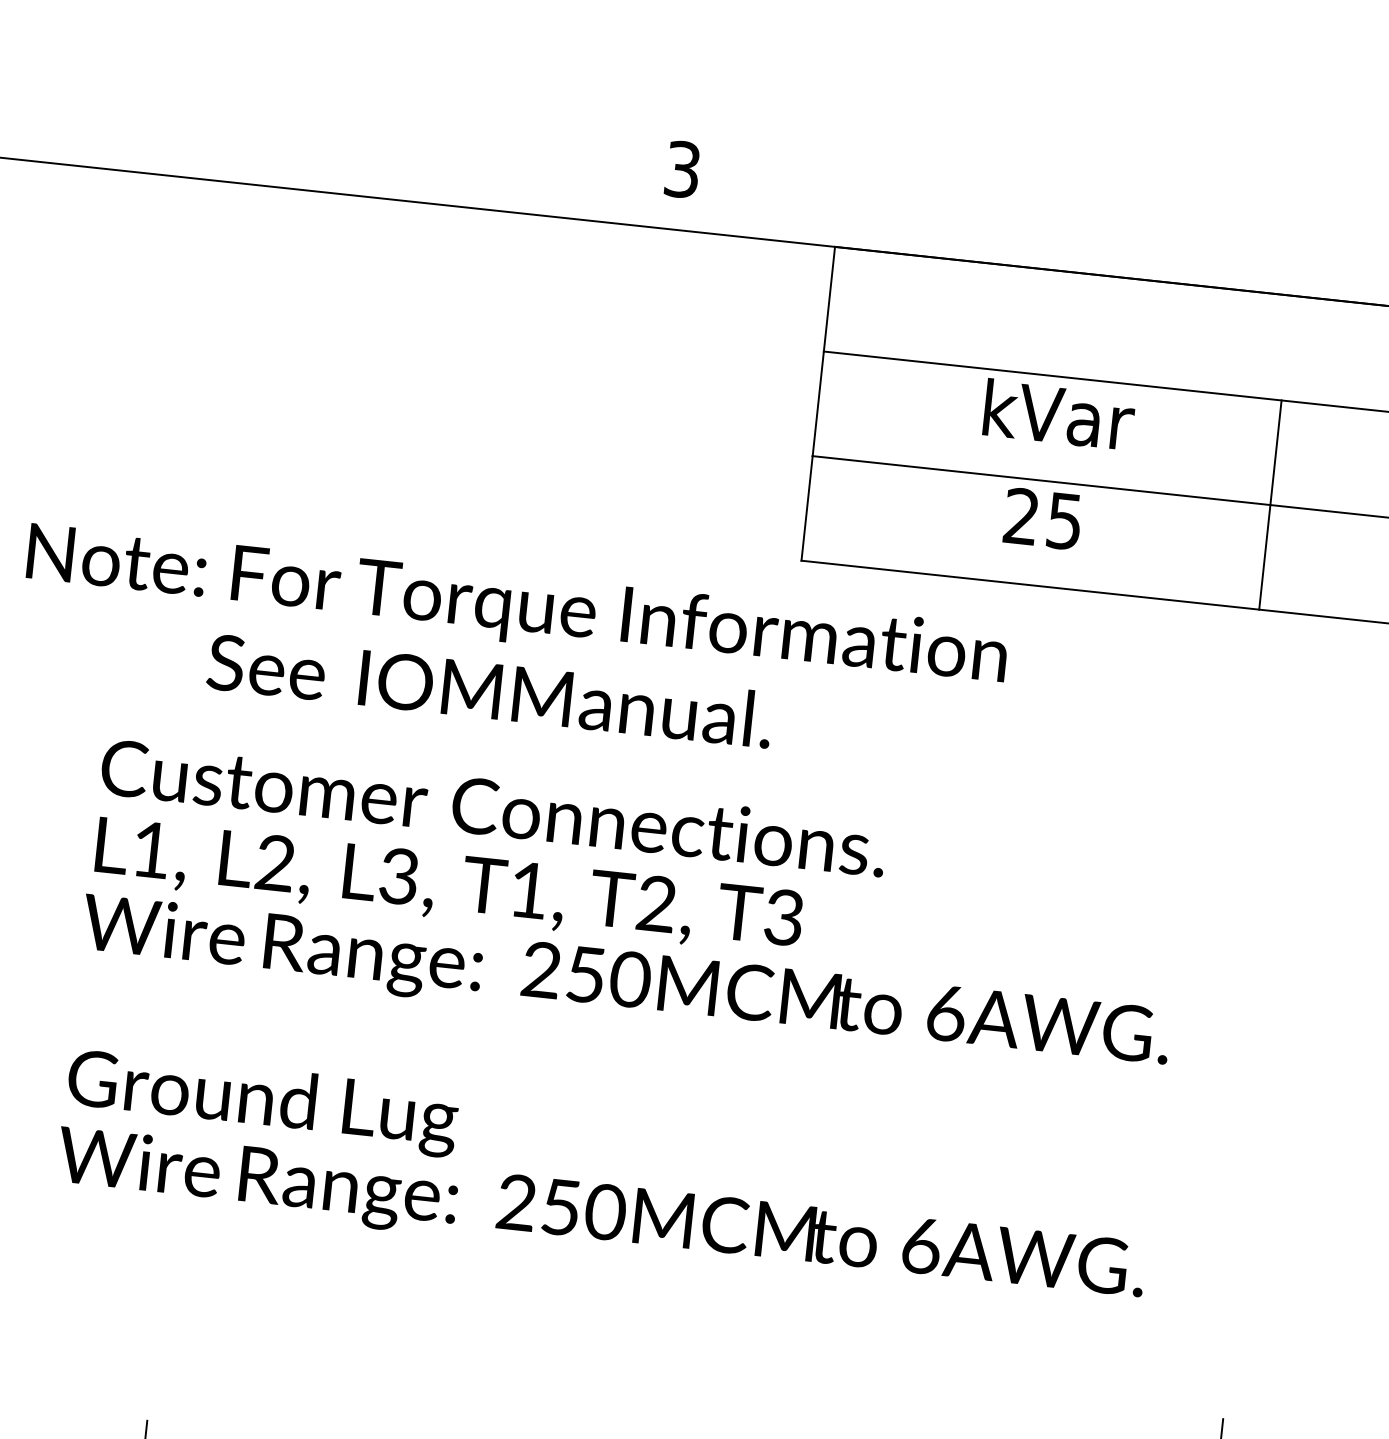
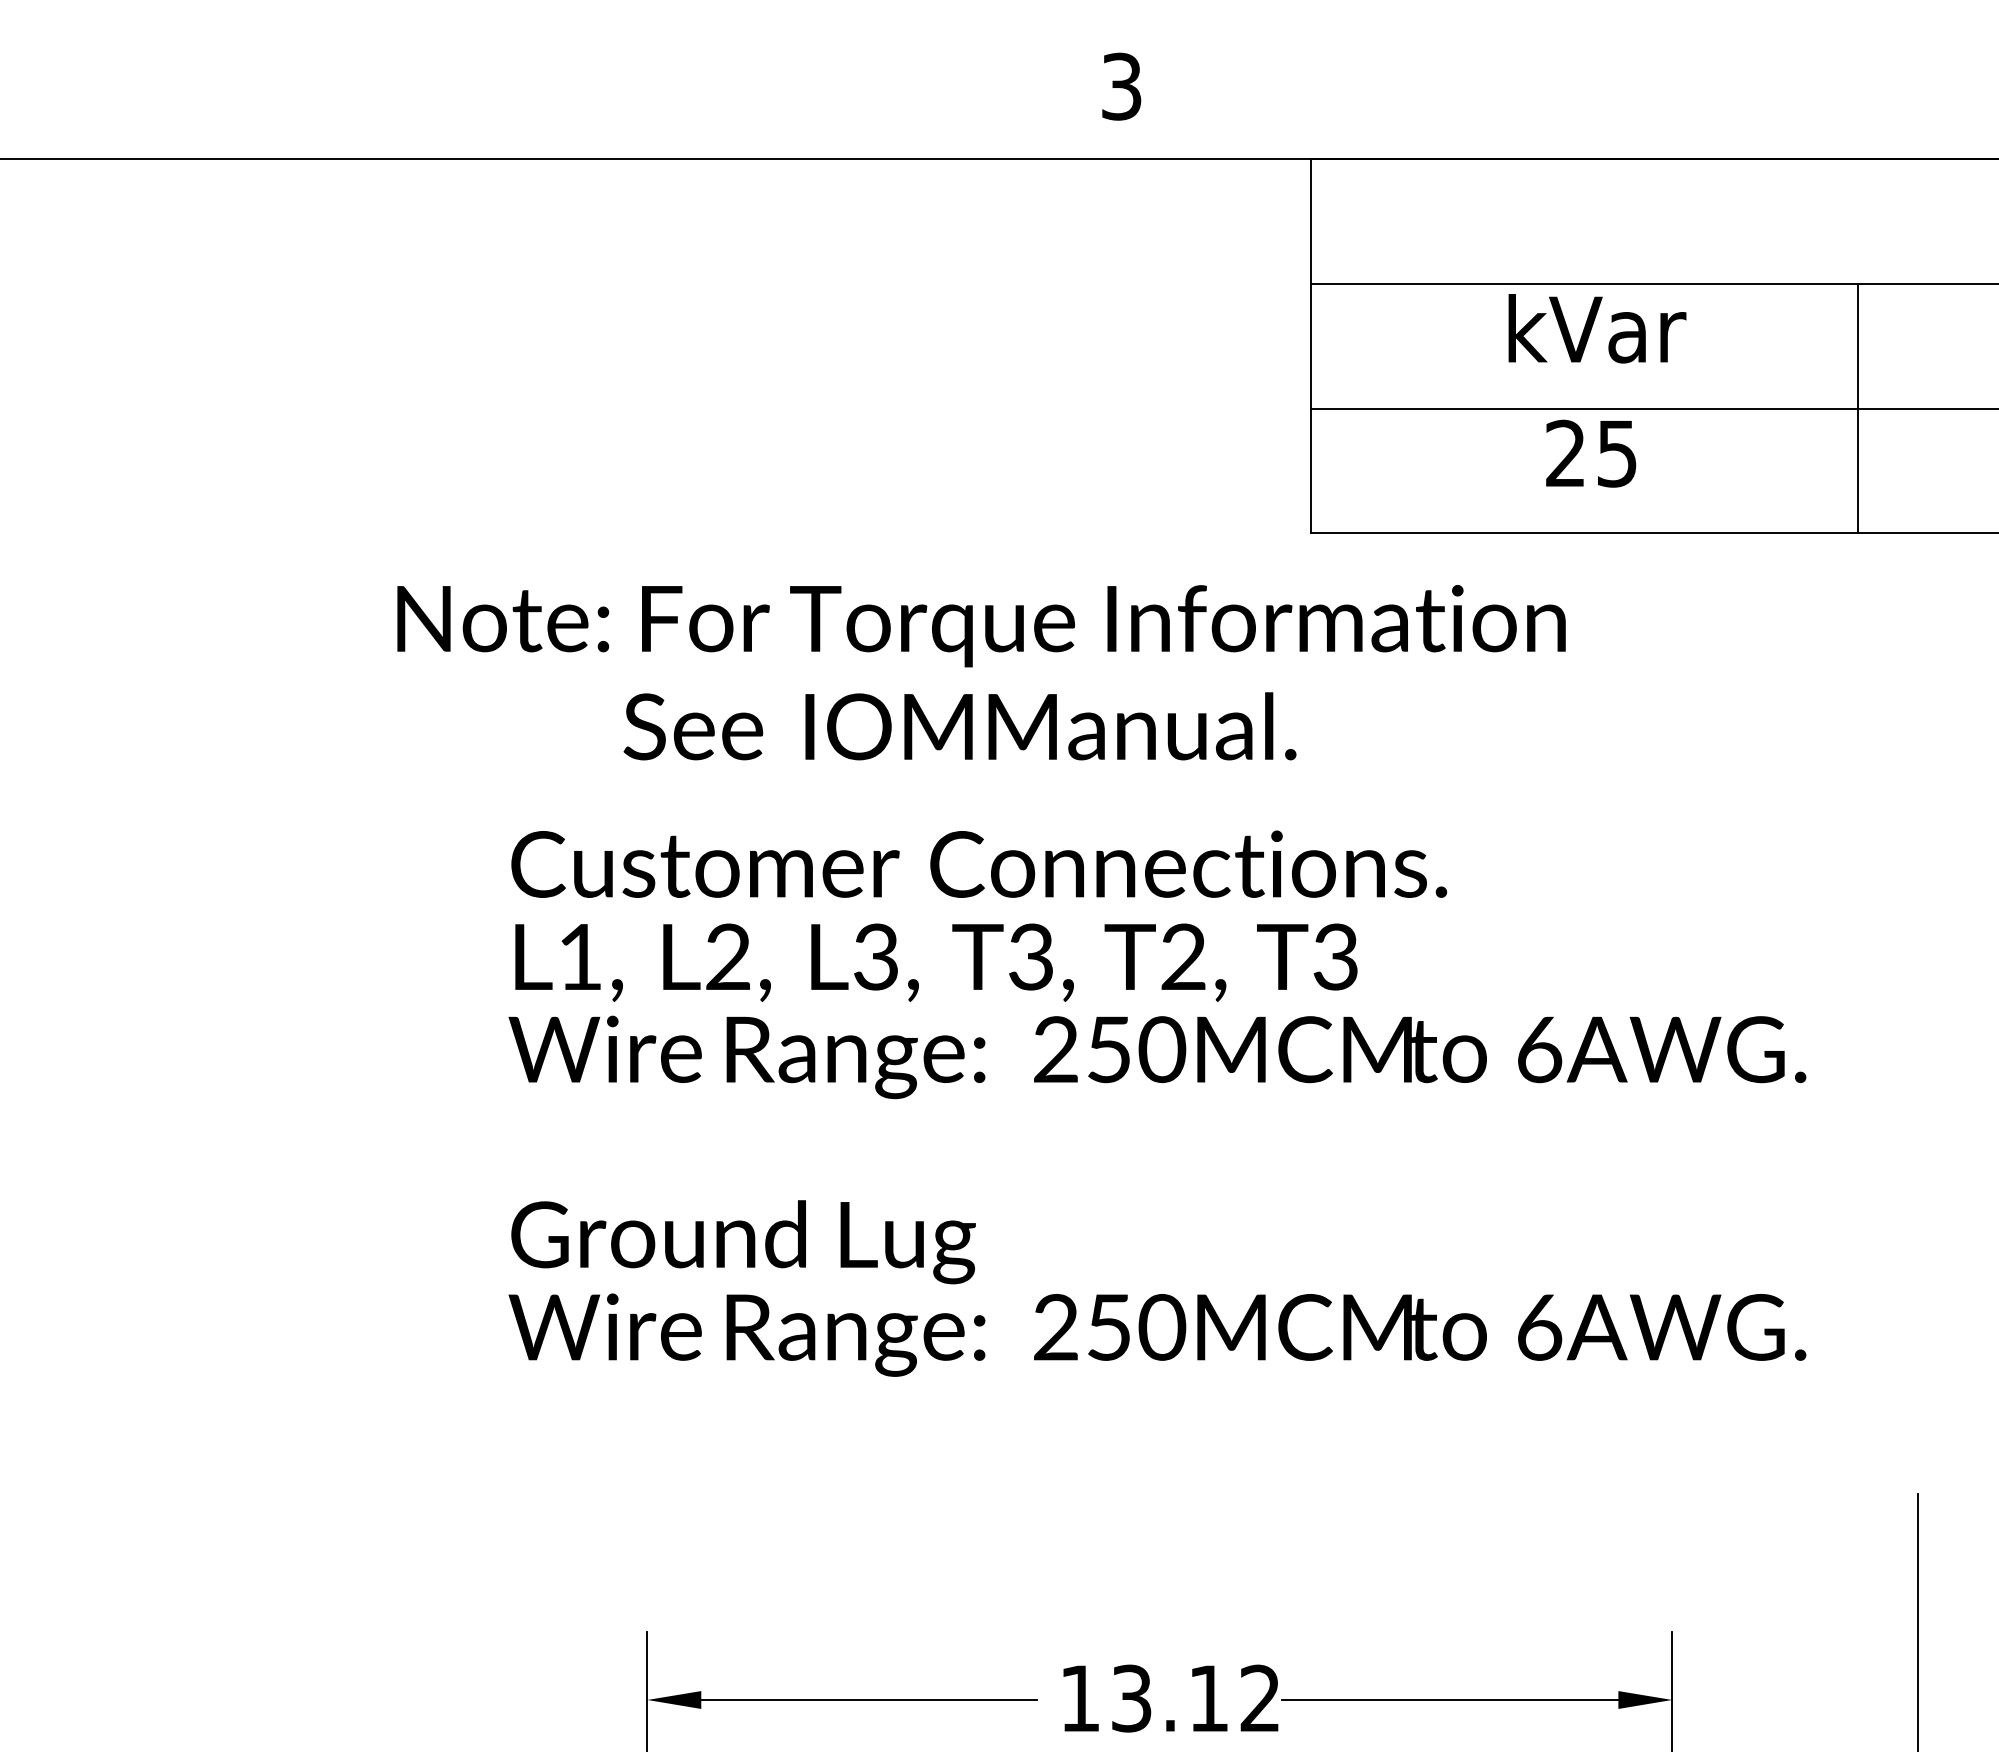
text: (528, 889) -> (1030, 956), T1, -> T3,

